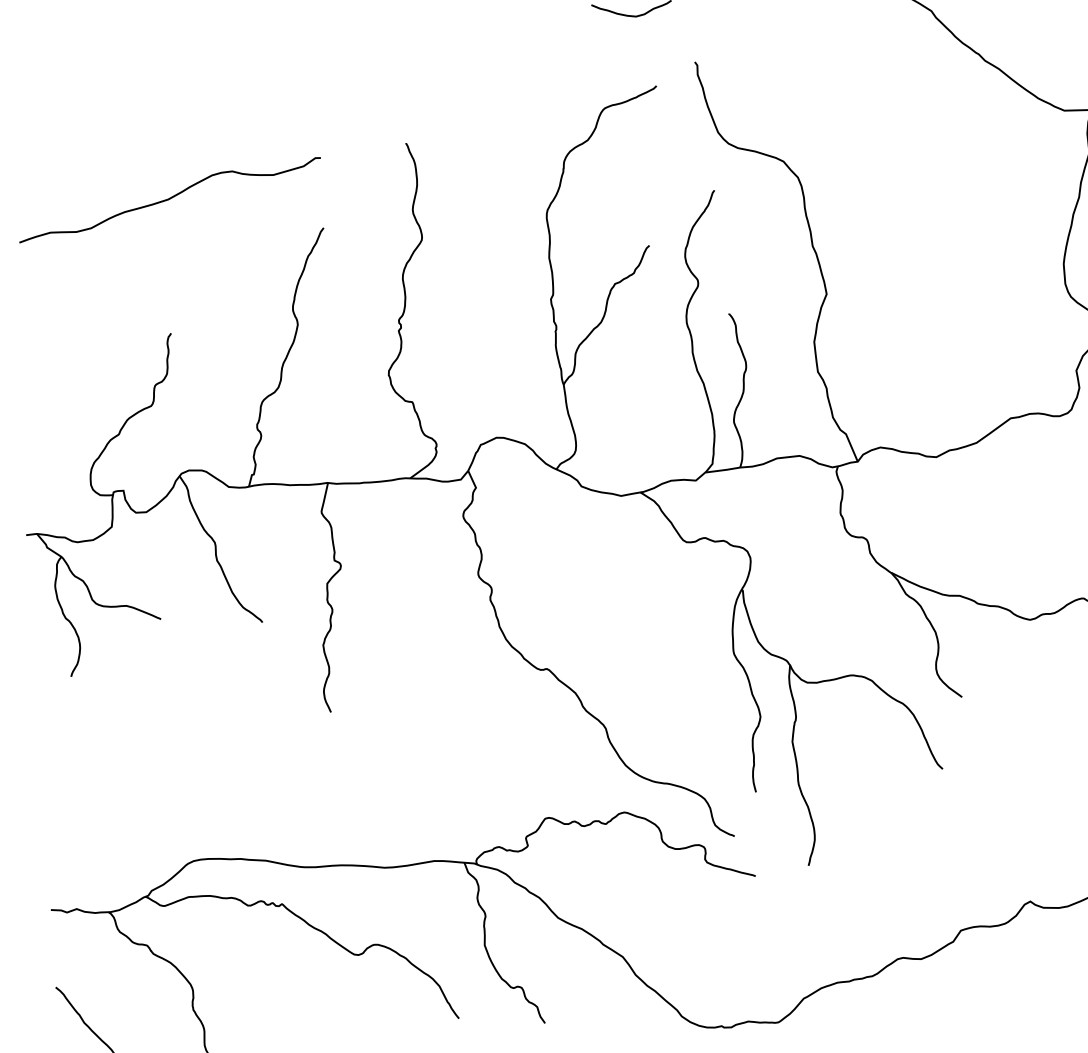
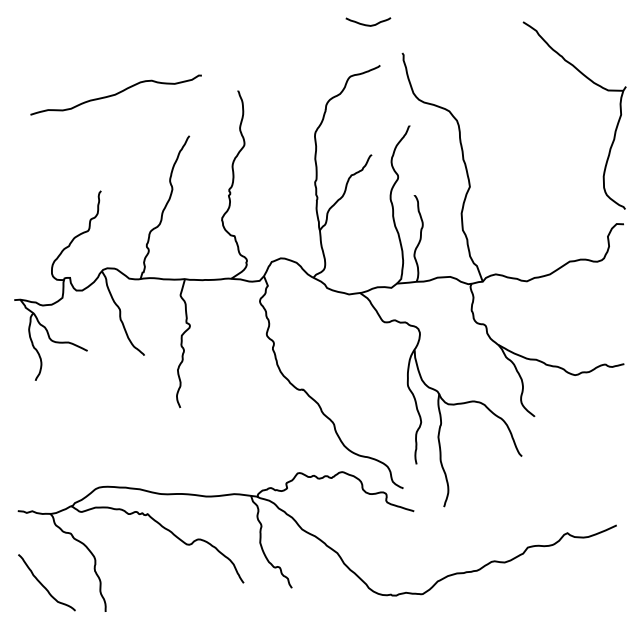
curve: (168, 199) -> (115, 94), moved

